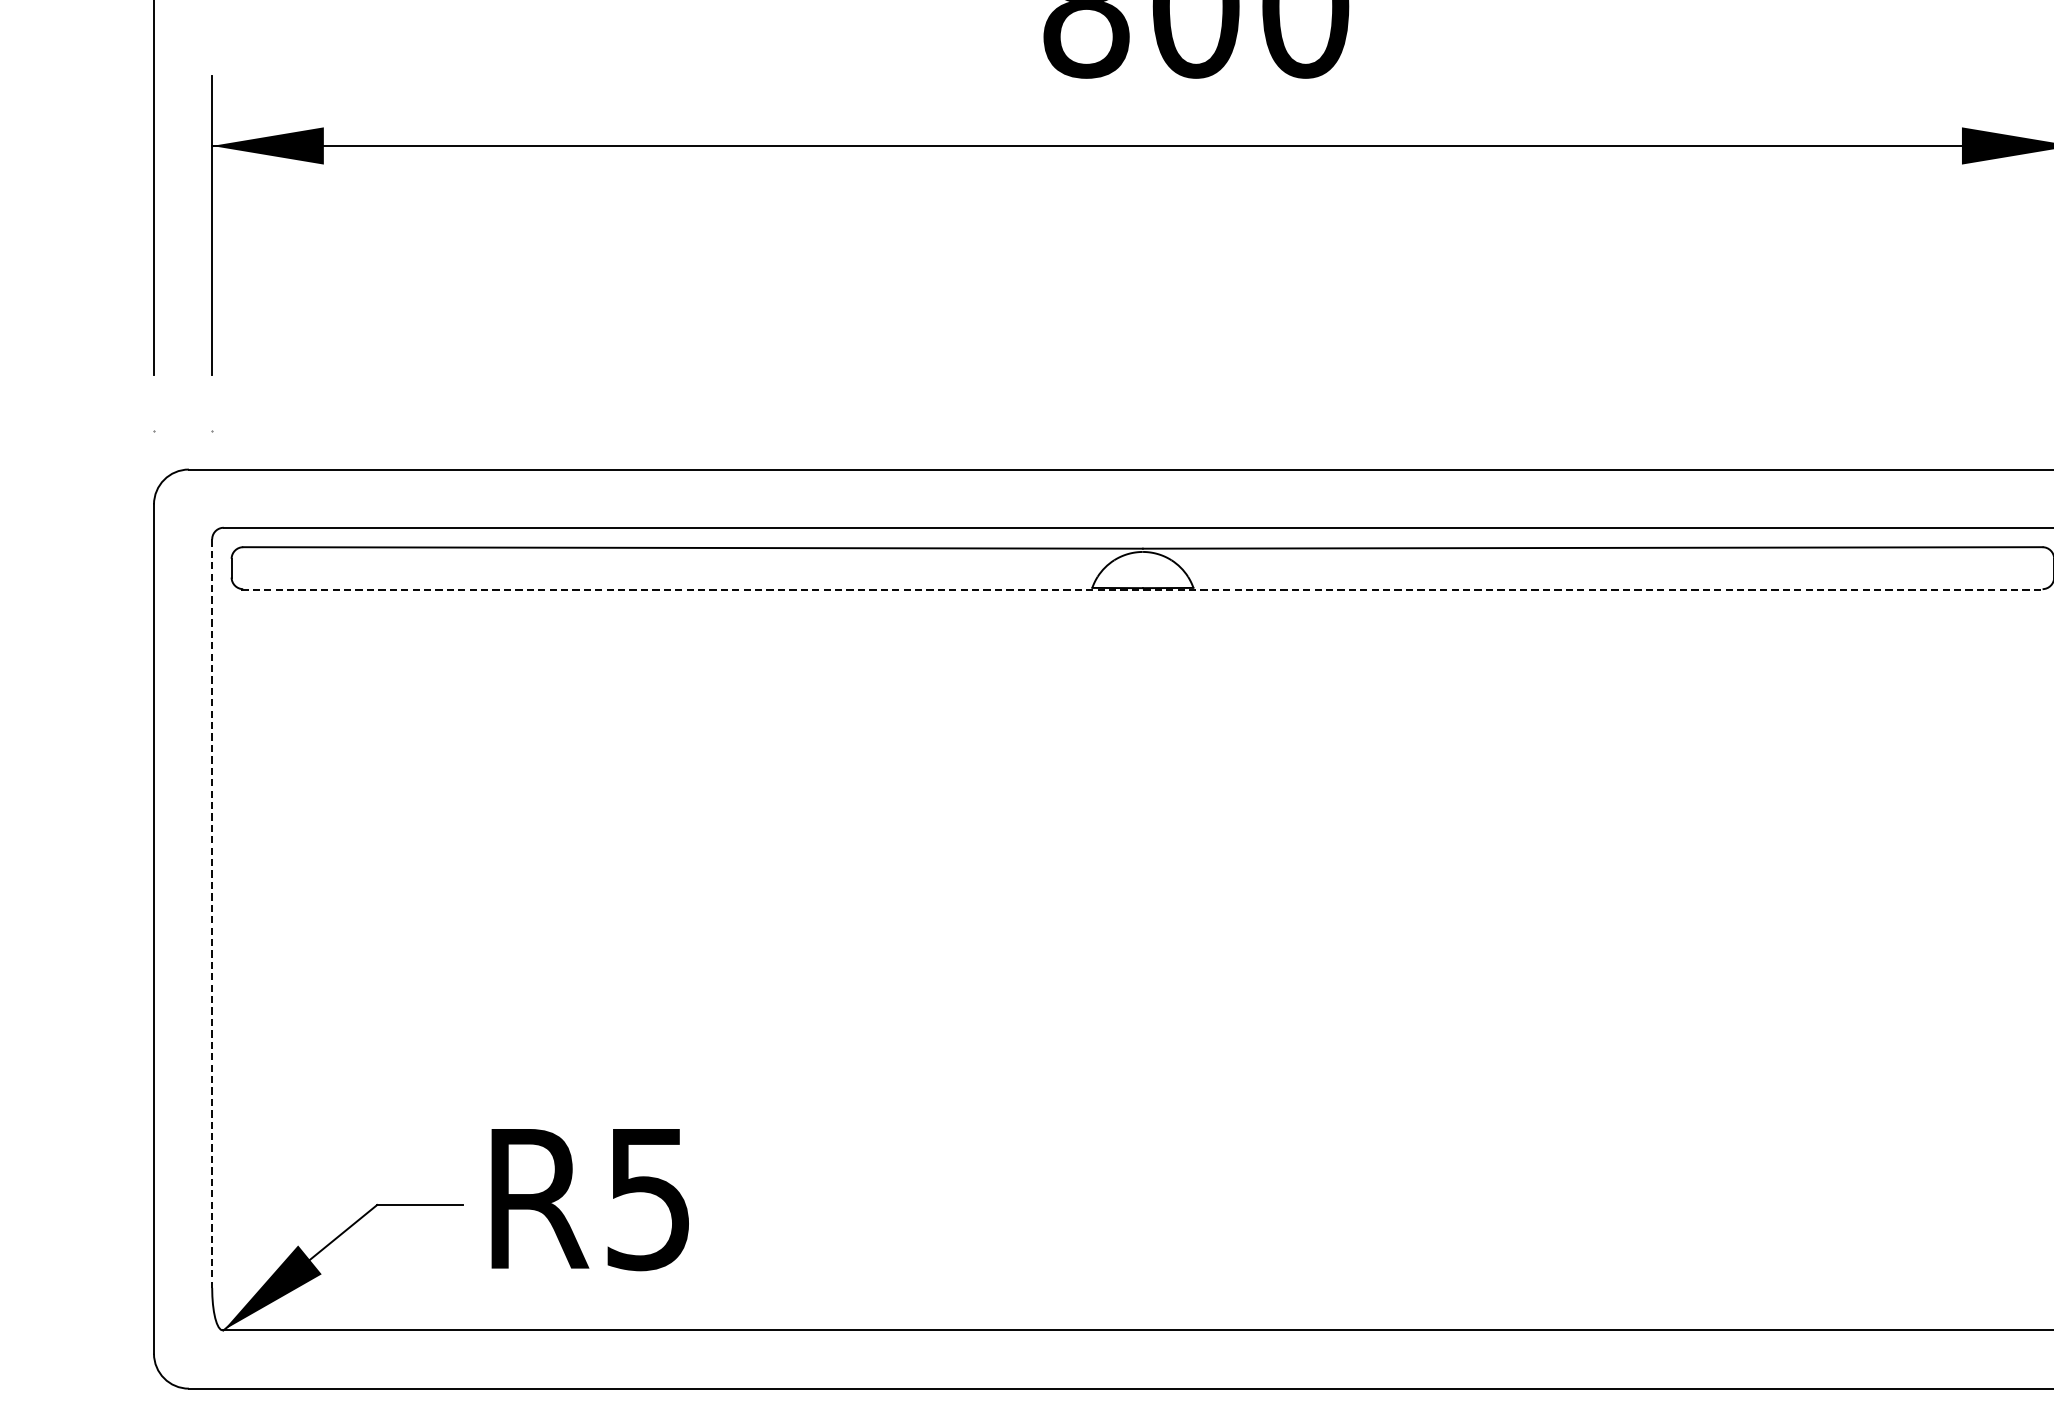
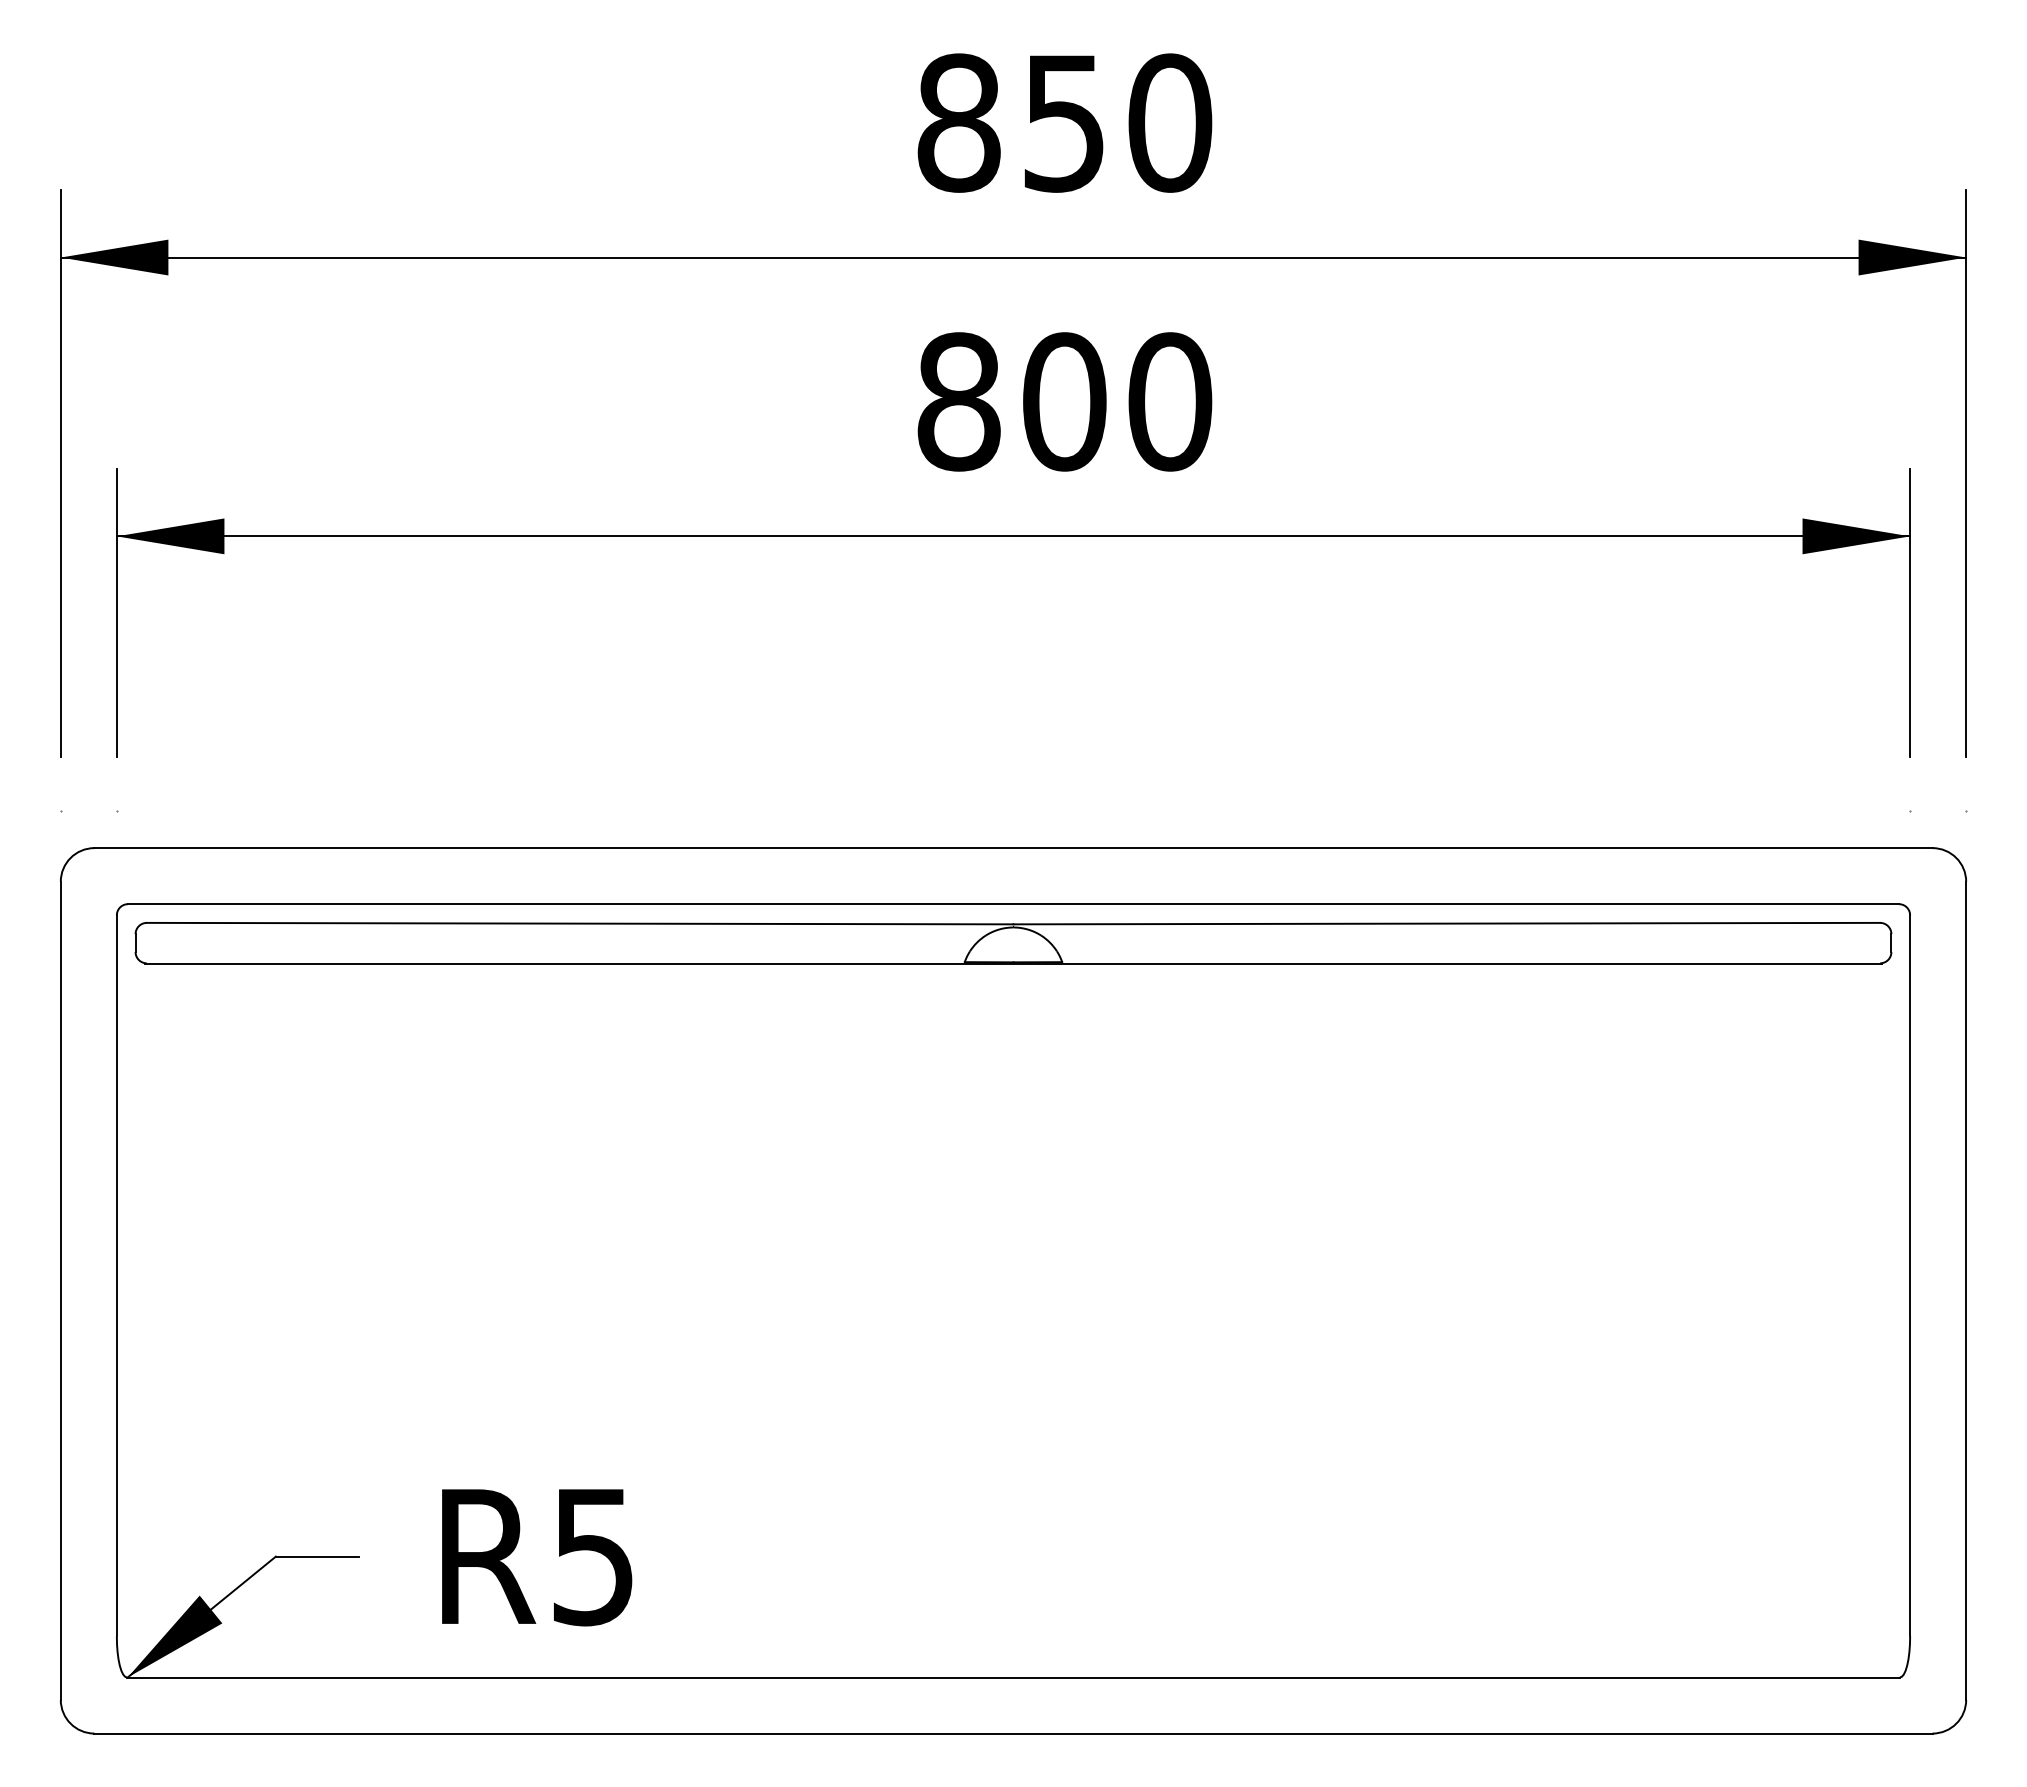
line: (1142, 590) -> (1013, 964), dashed -> solid
line: (211, 913) -> (116, 1275), dashed -> solid
text: (590, 1199) -> (537, 1557), moved

